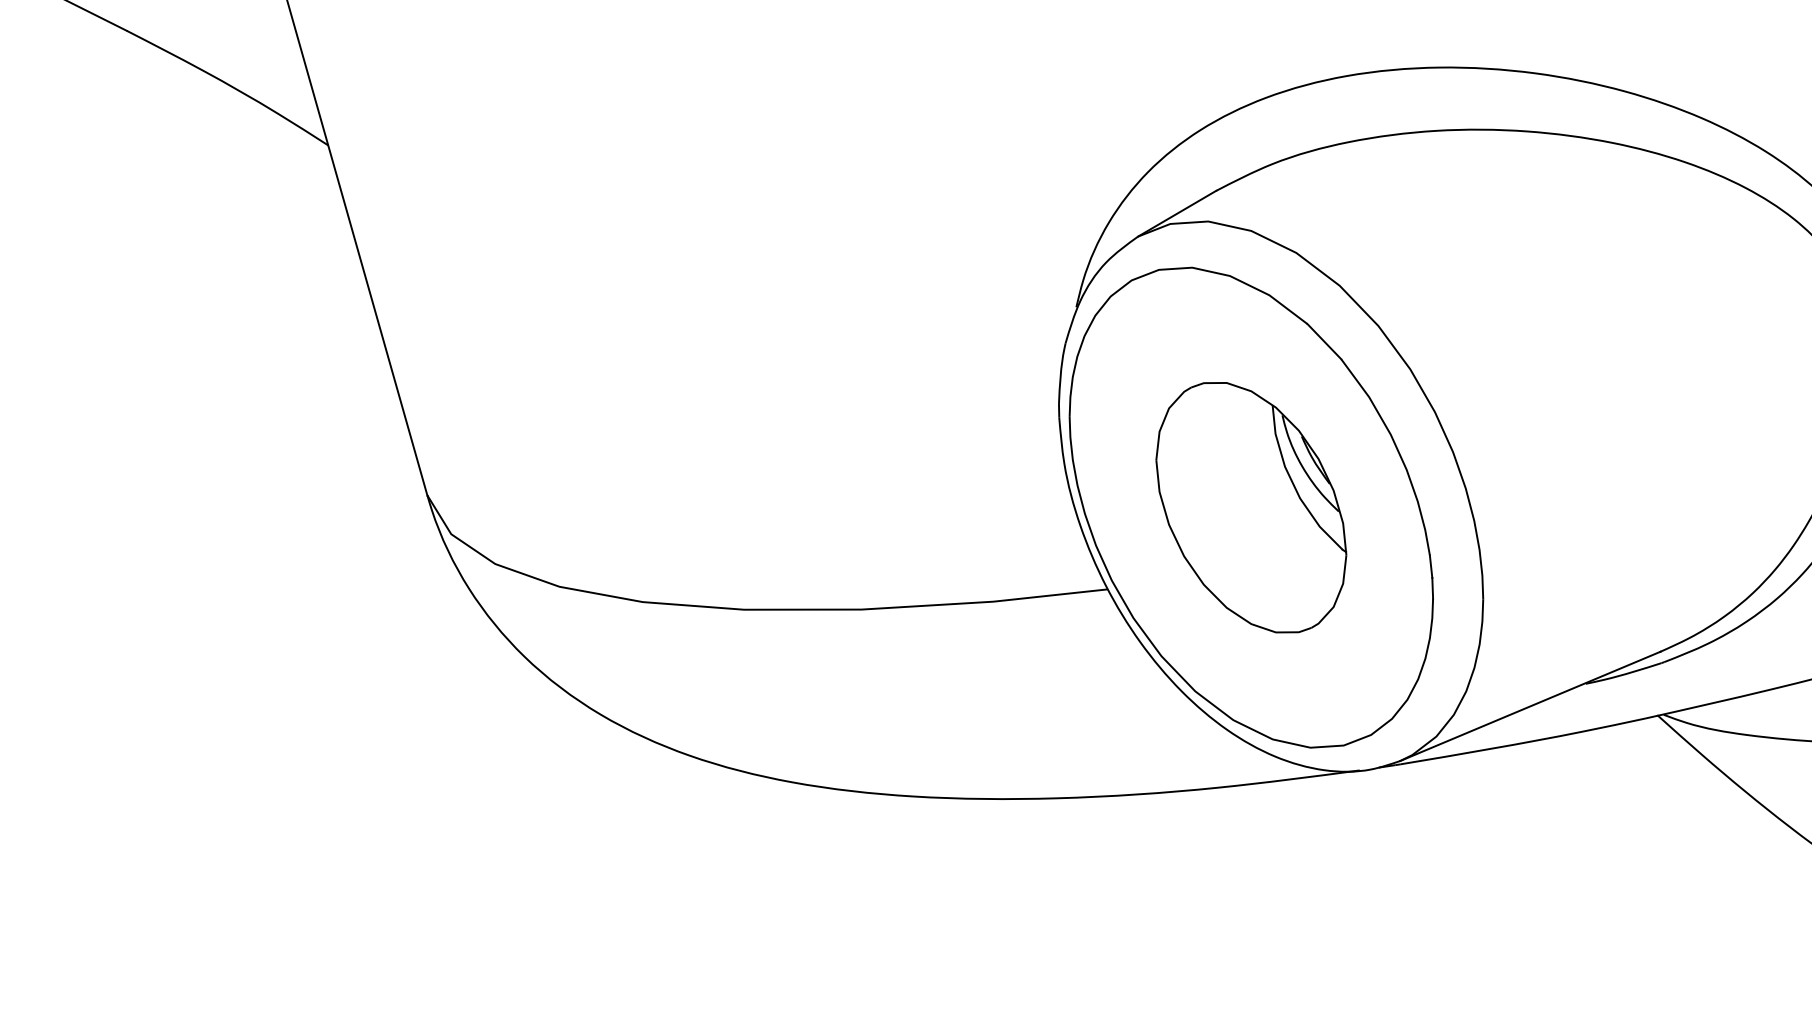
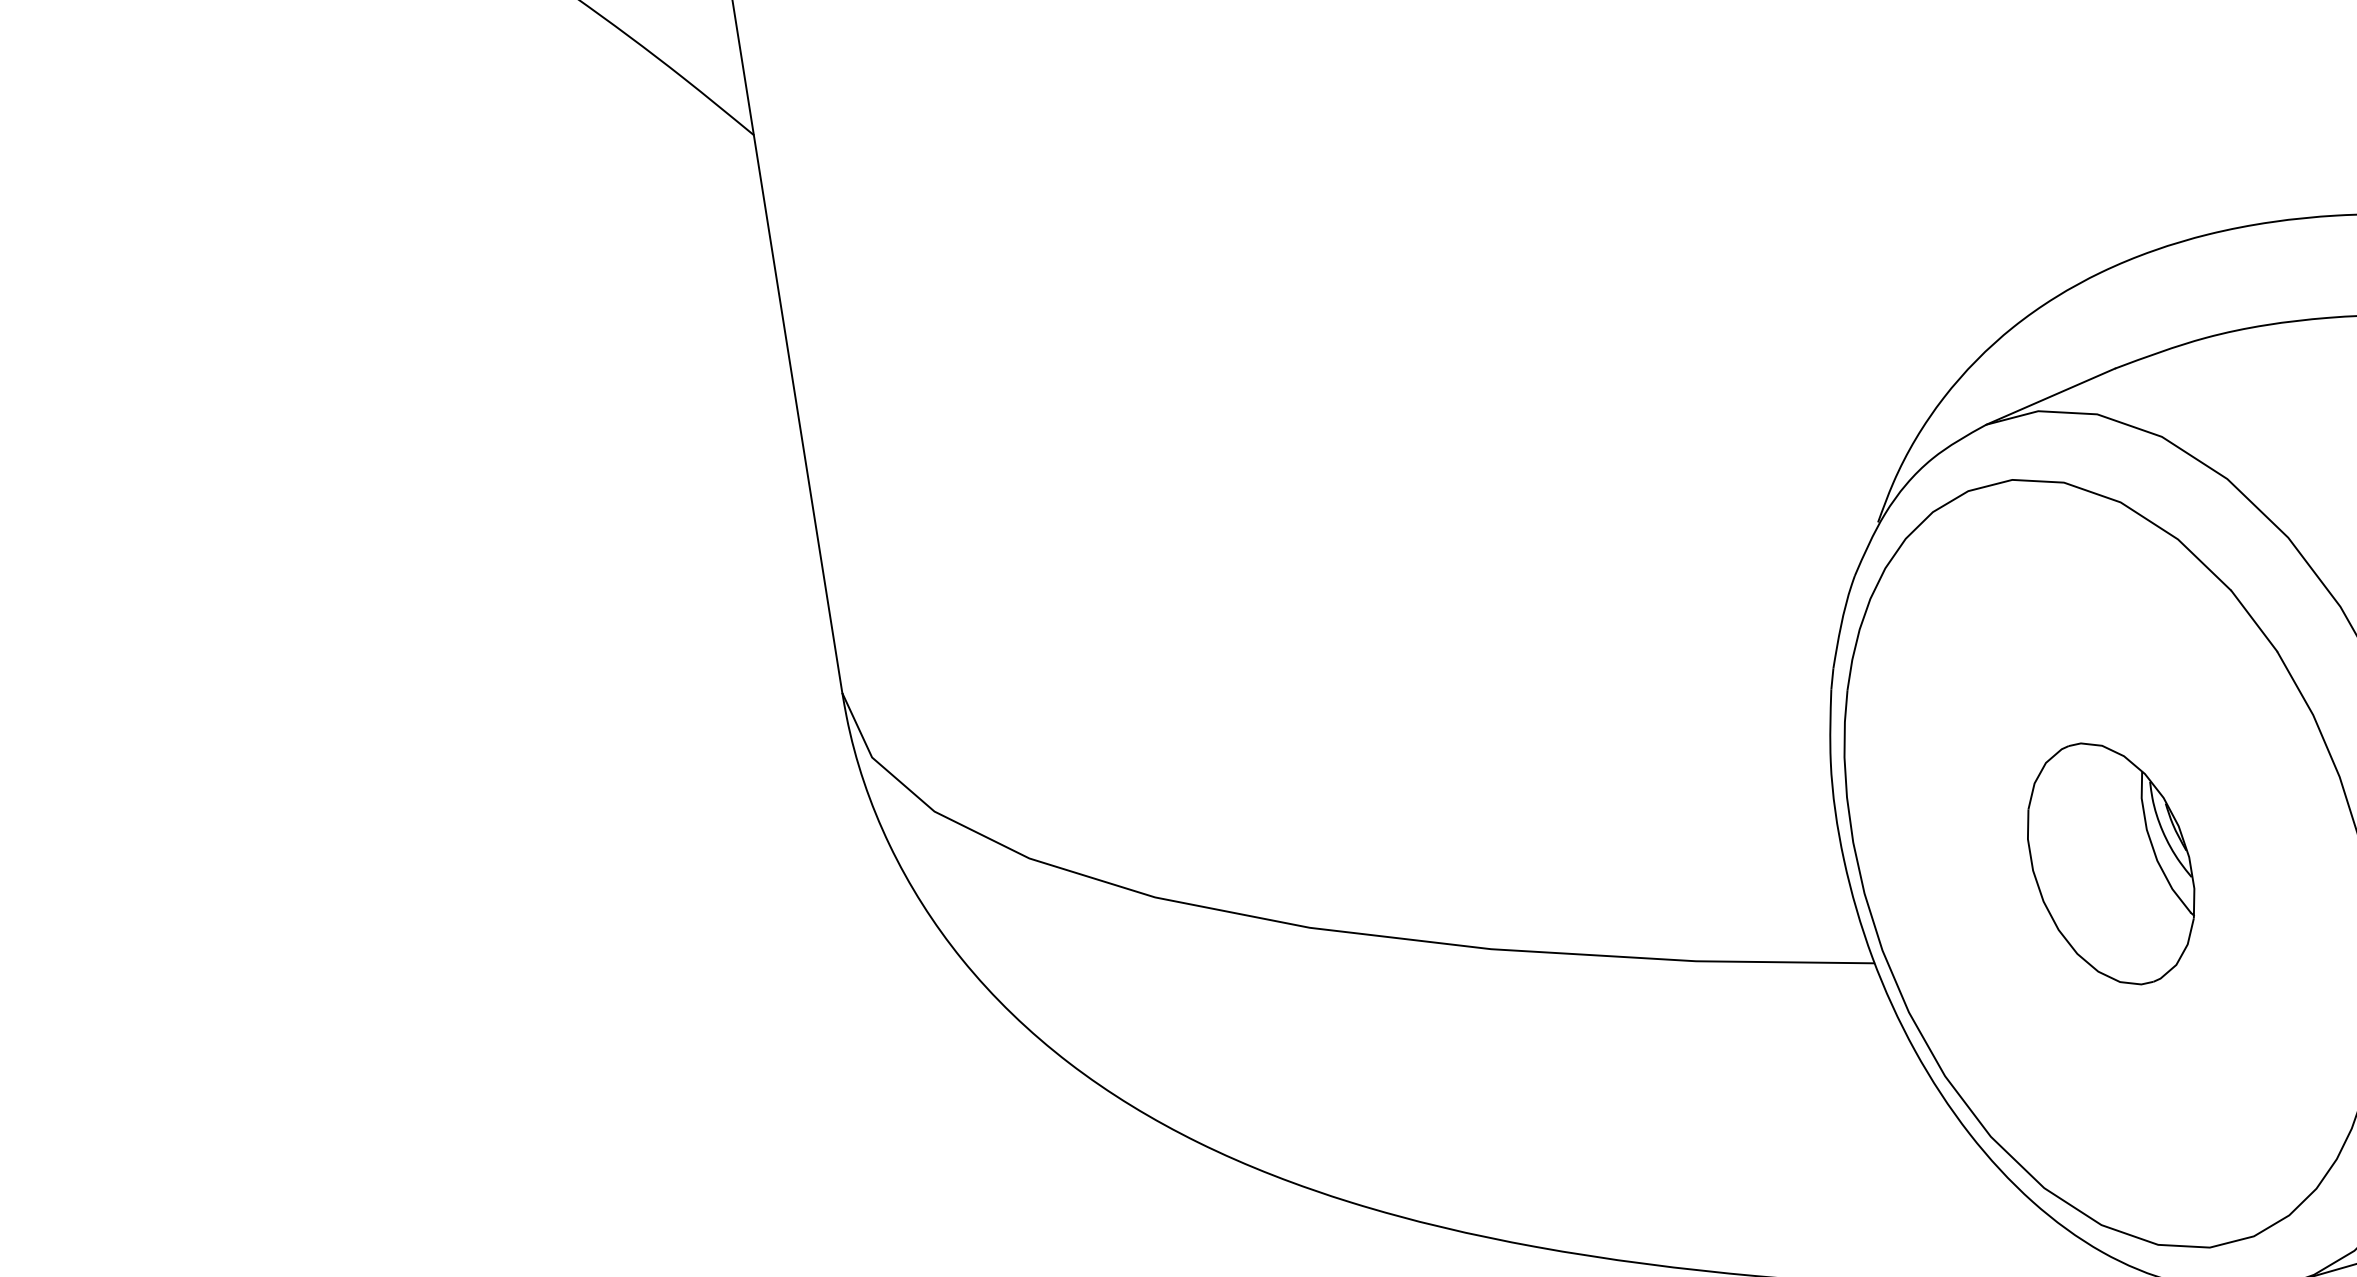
part: (1251, 507) -> (2111, 863), size x0.6

